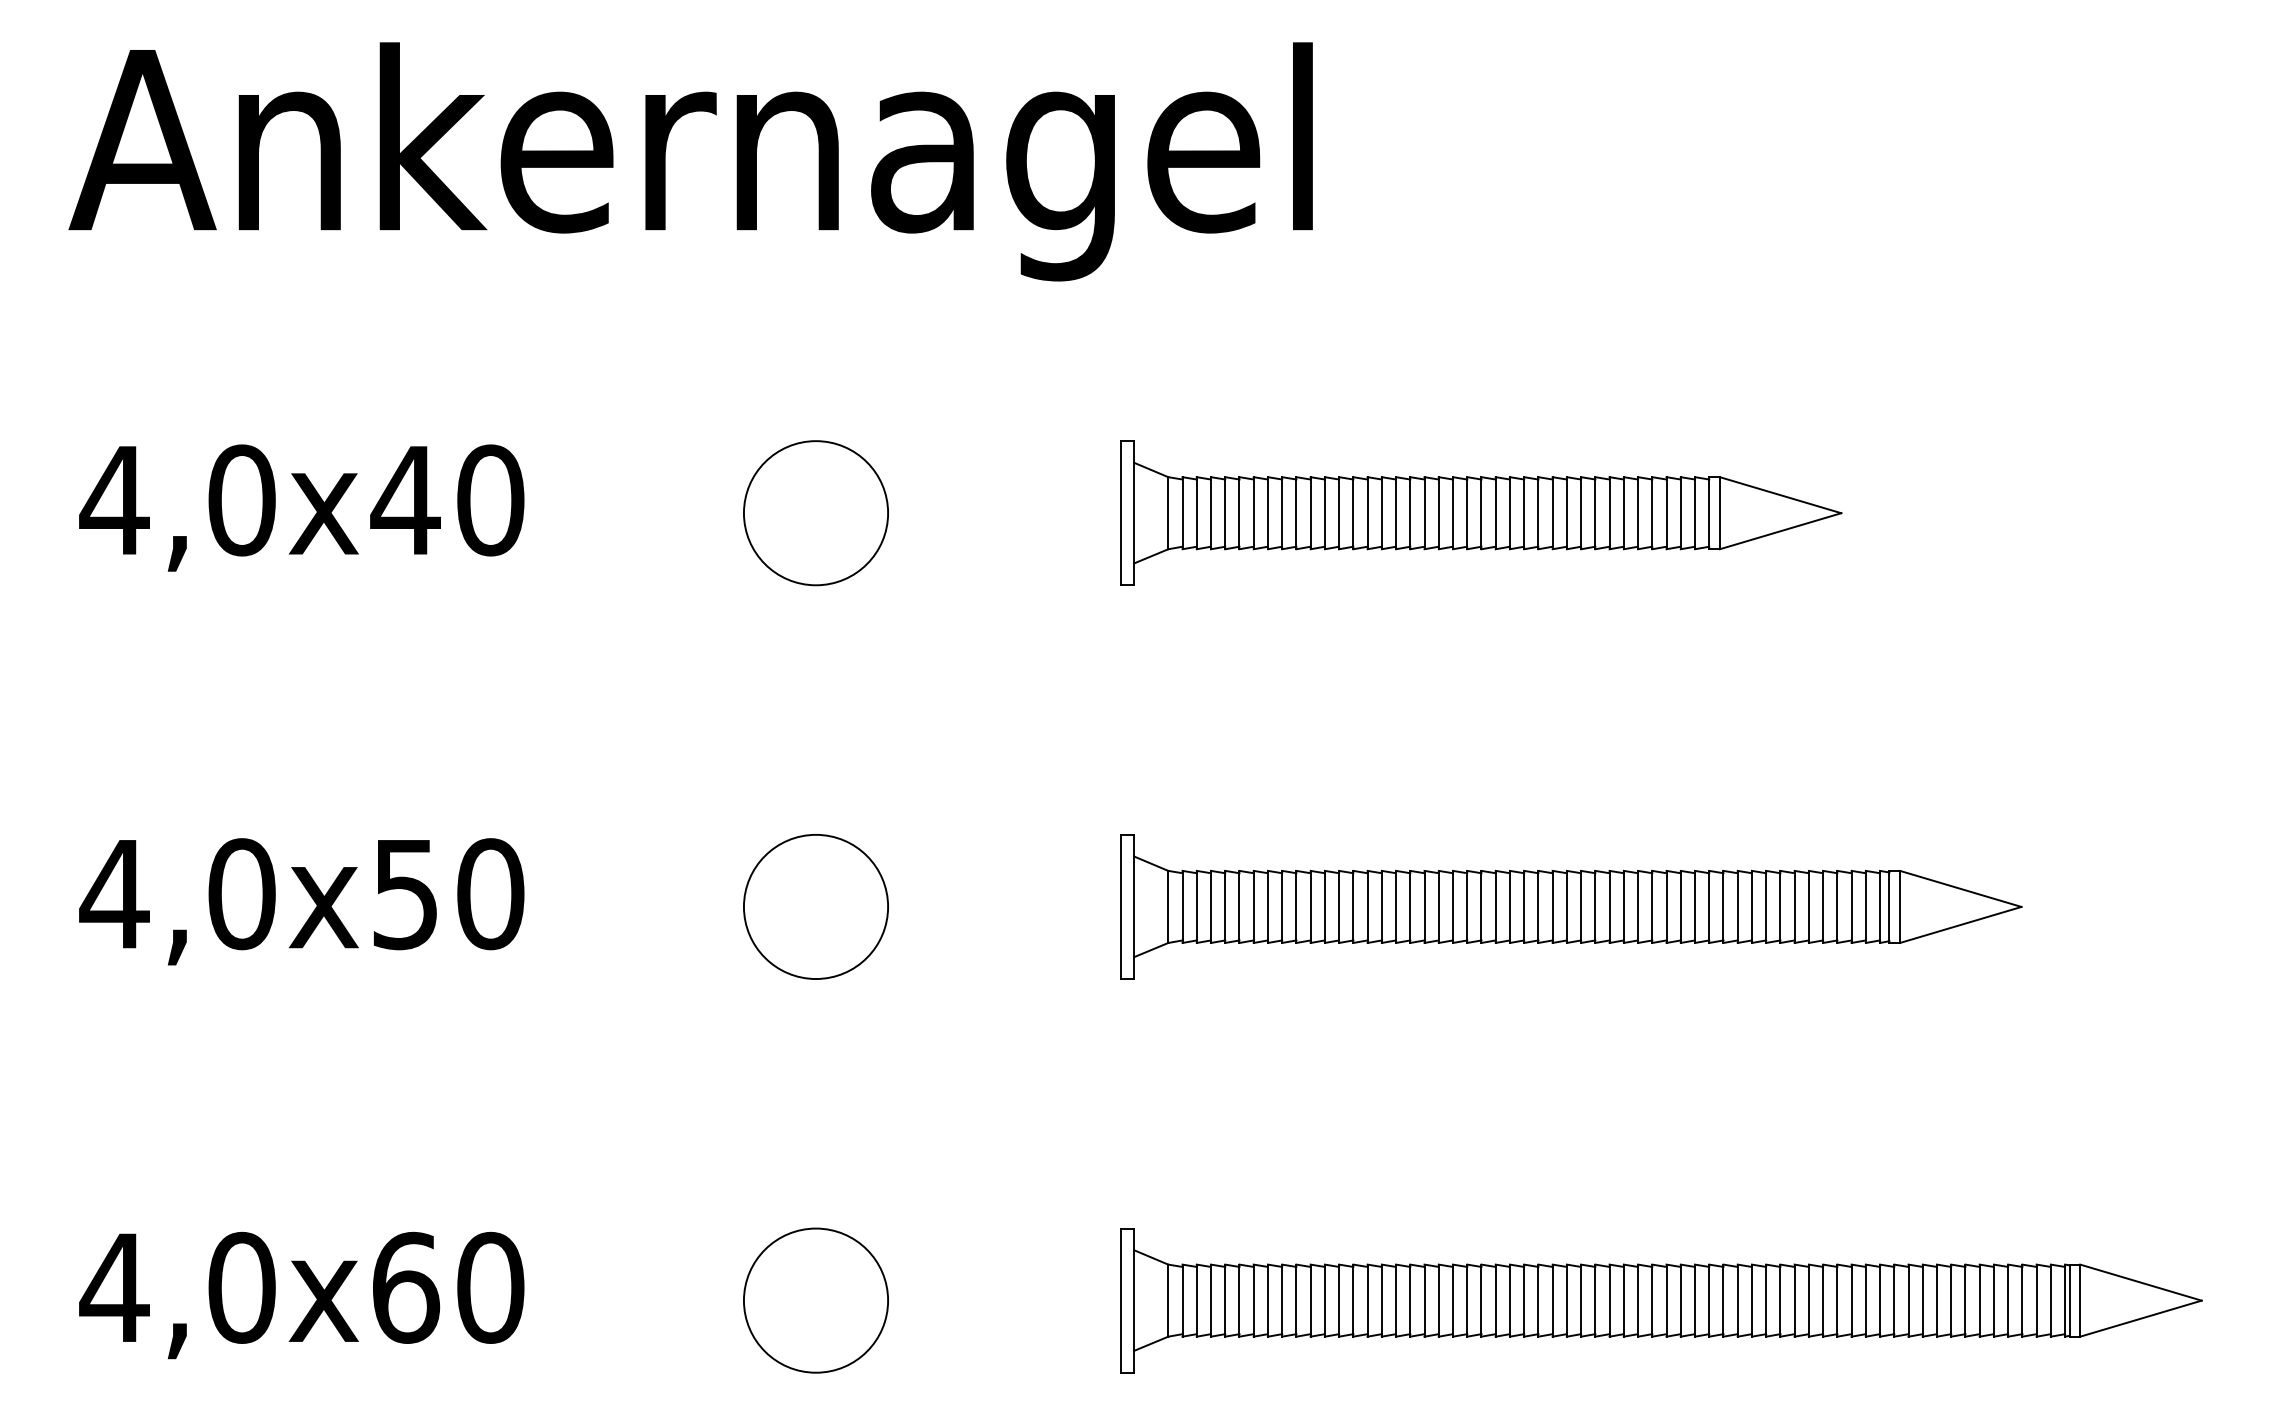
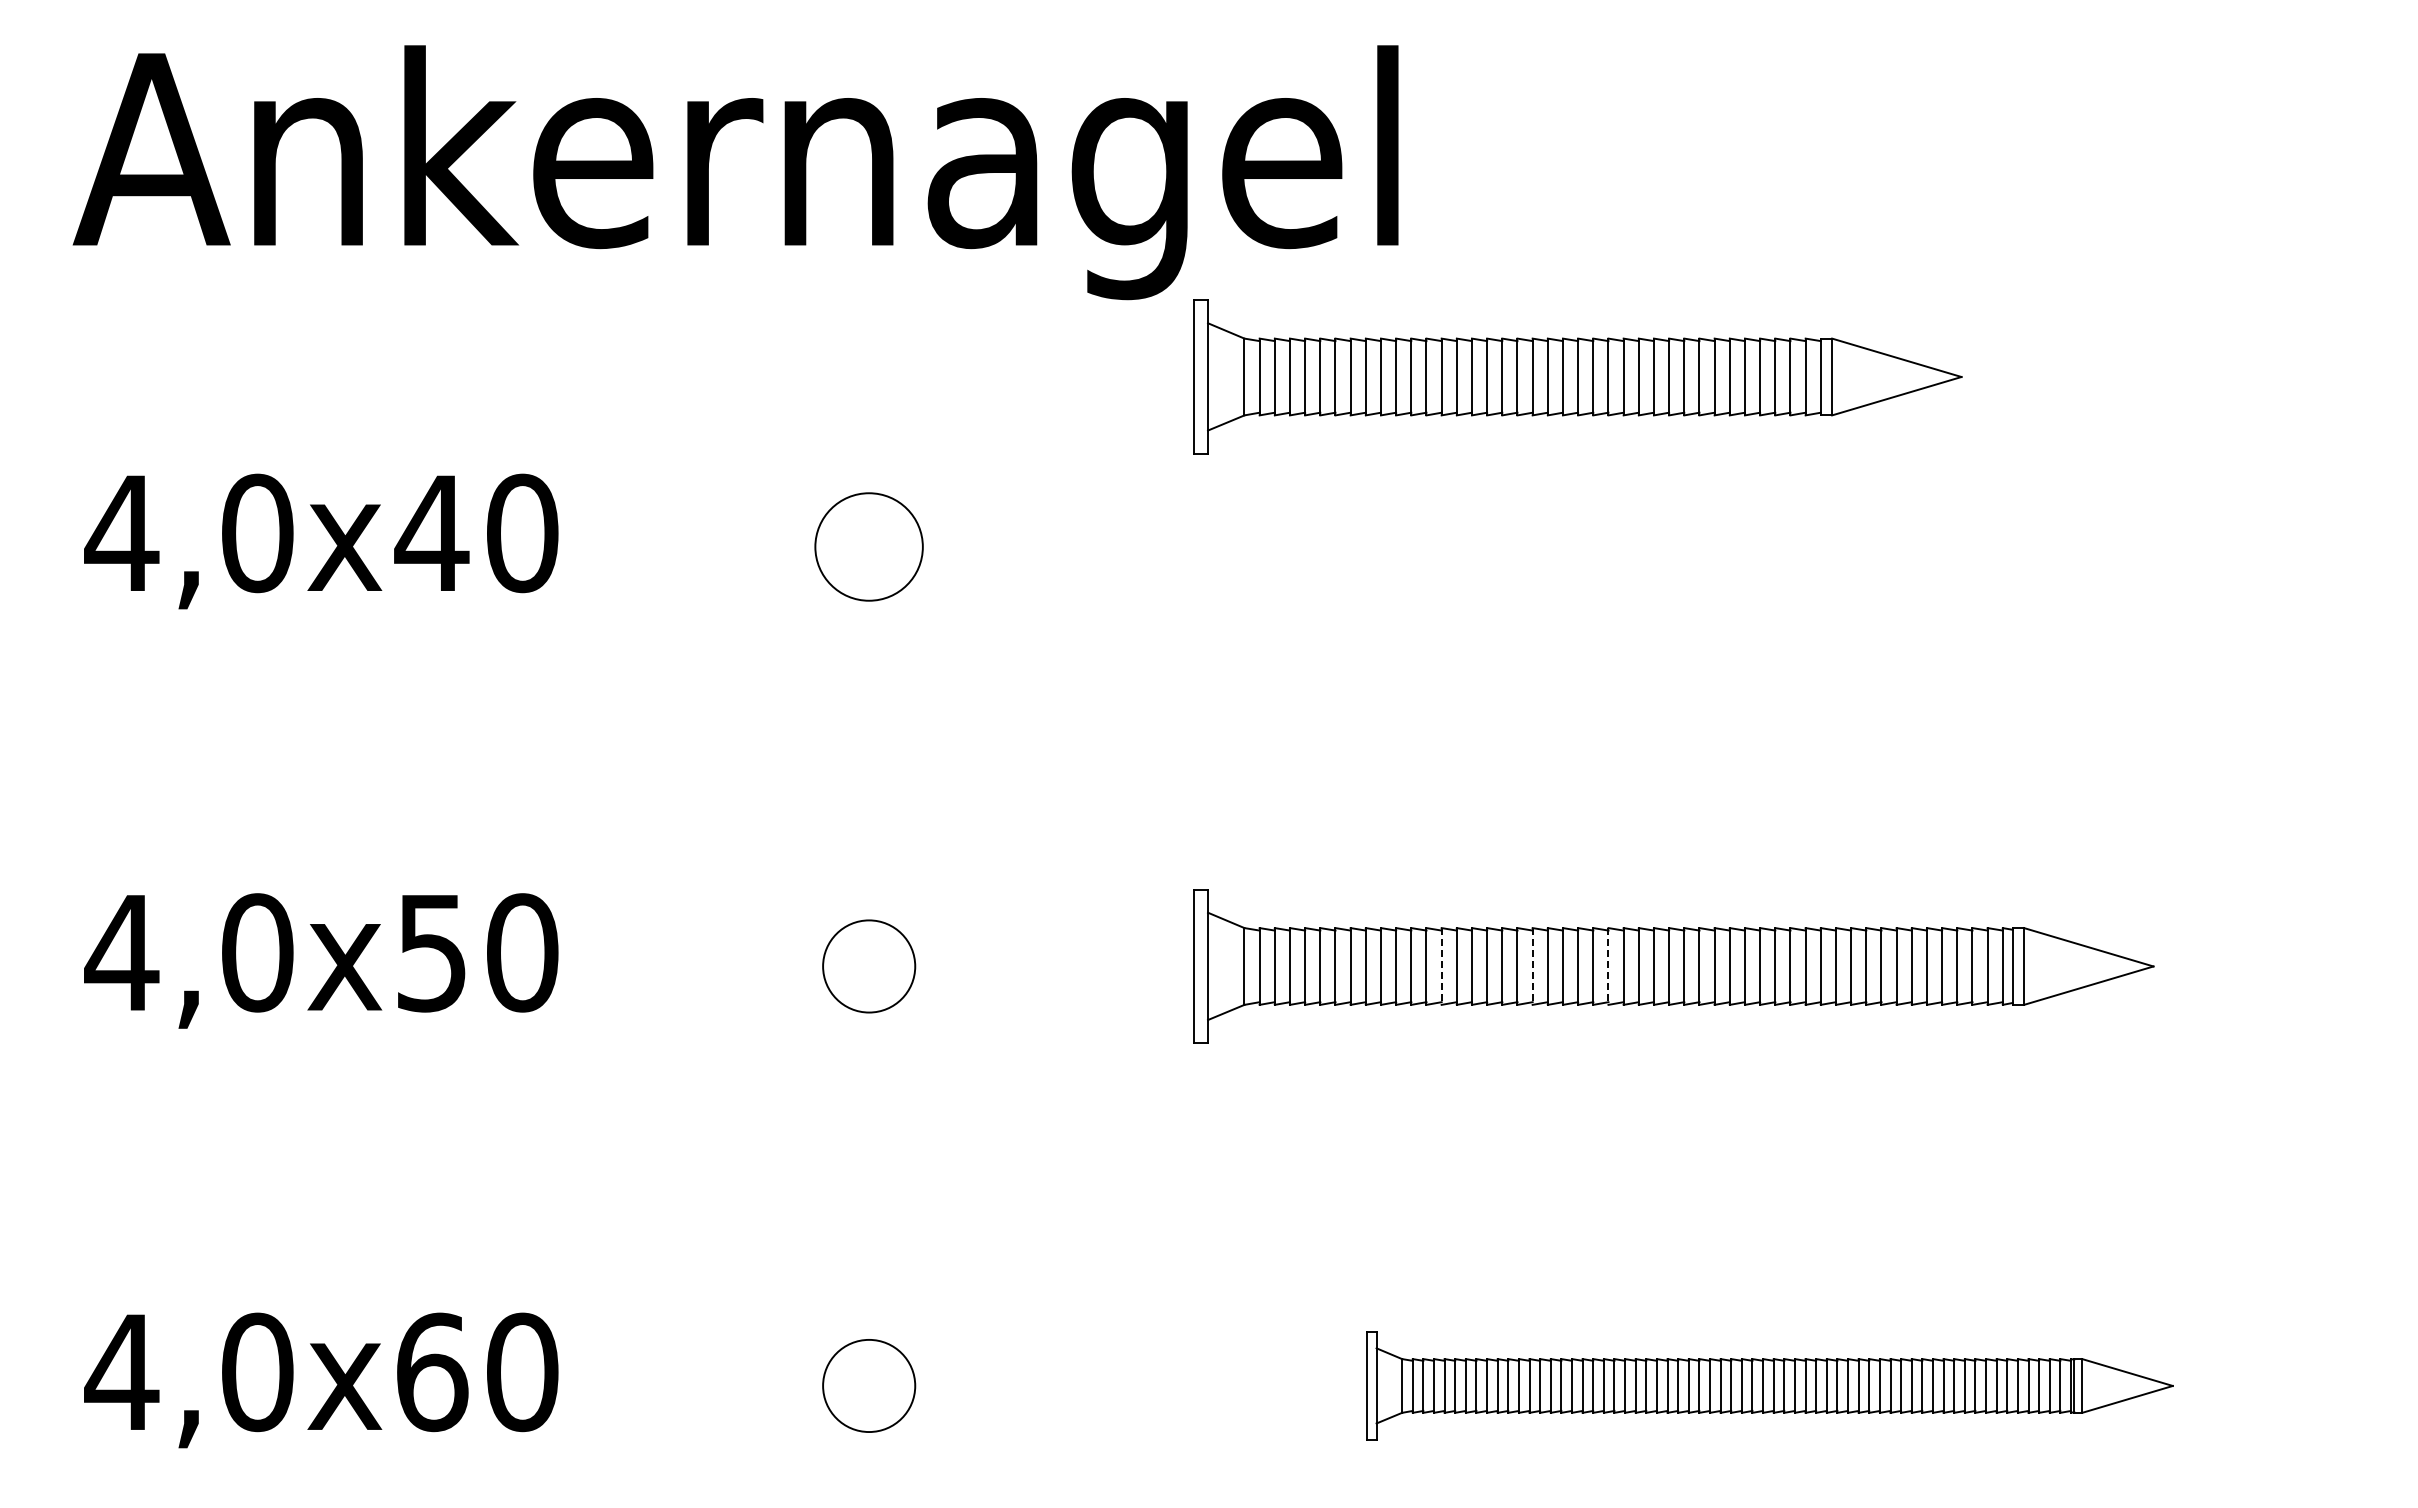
circle: (815, 512) -> (868, 546), size x0.7
part: (1480, 512) -> (1577, 376), moved
circle: (815, 906) -> (868, 966), size x0.6
line: (1353, 906) -> (1441, 966), solid -> dashed
line: (1438, 906) -> (1532, 966), solid -> dashed
line: (1509, 906) -> (1608, 966), solid -> dashed
circle: (815, 1300) -> (868, 1385), size x0.6
part: (1661, 1300) -> (1769, 1385), size x0.7

